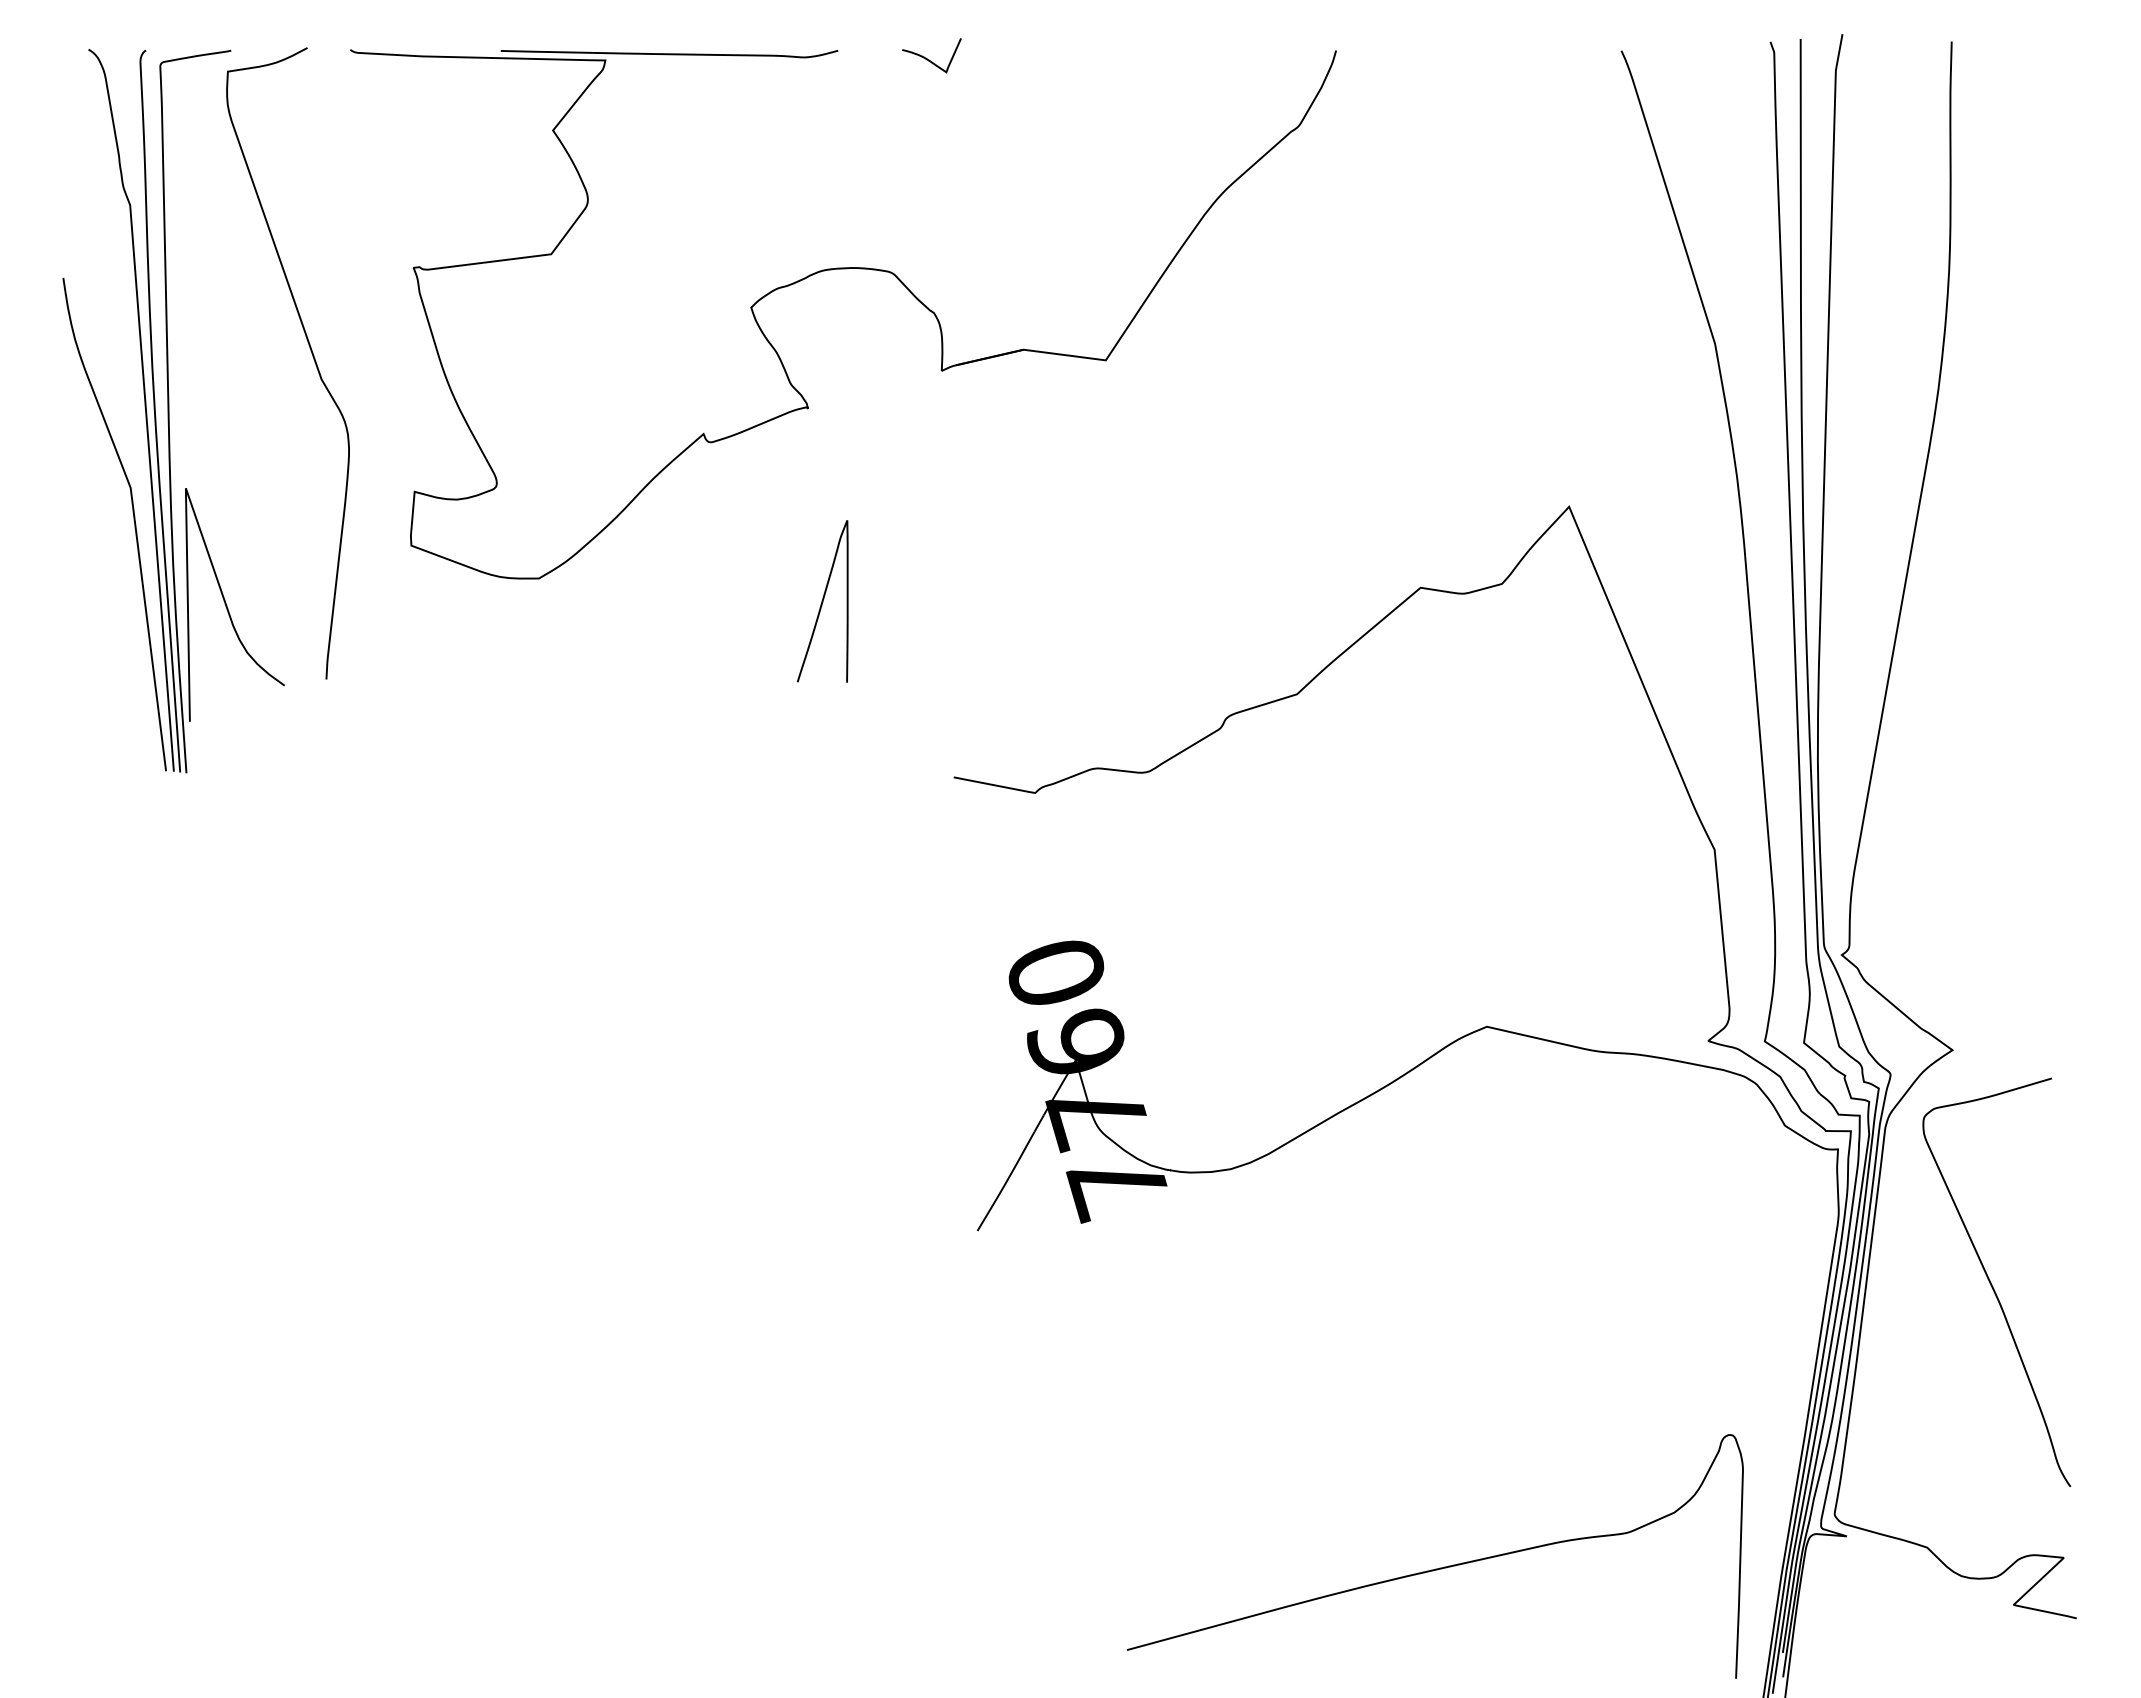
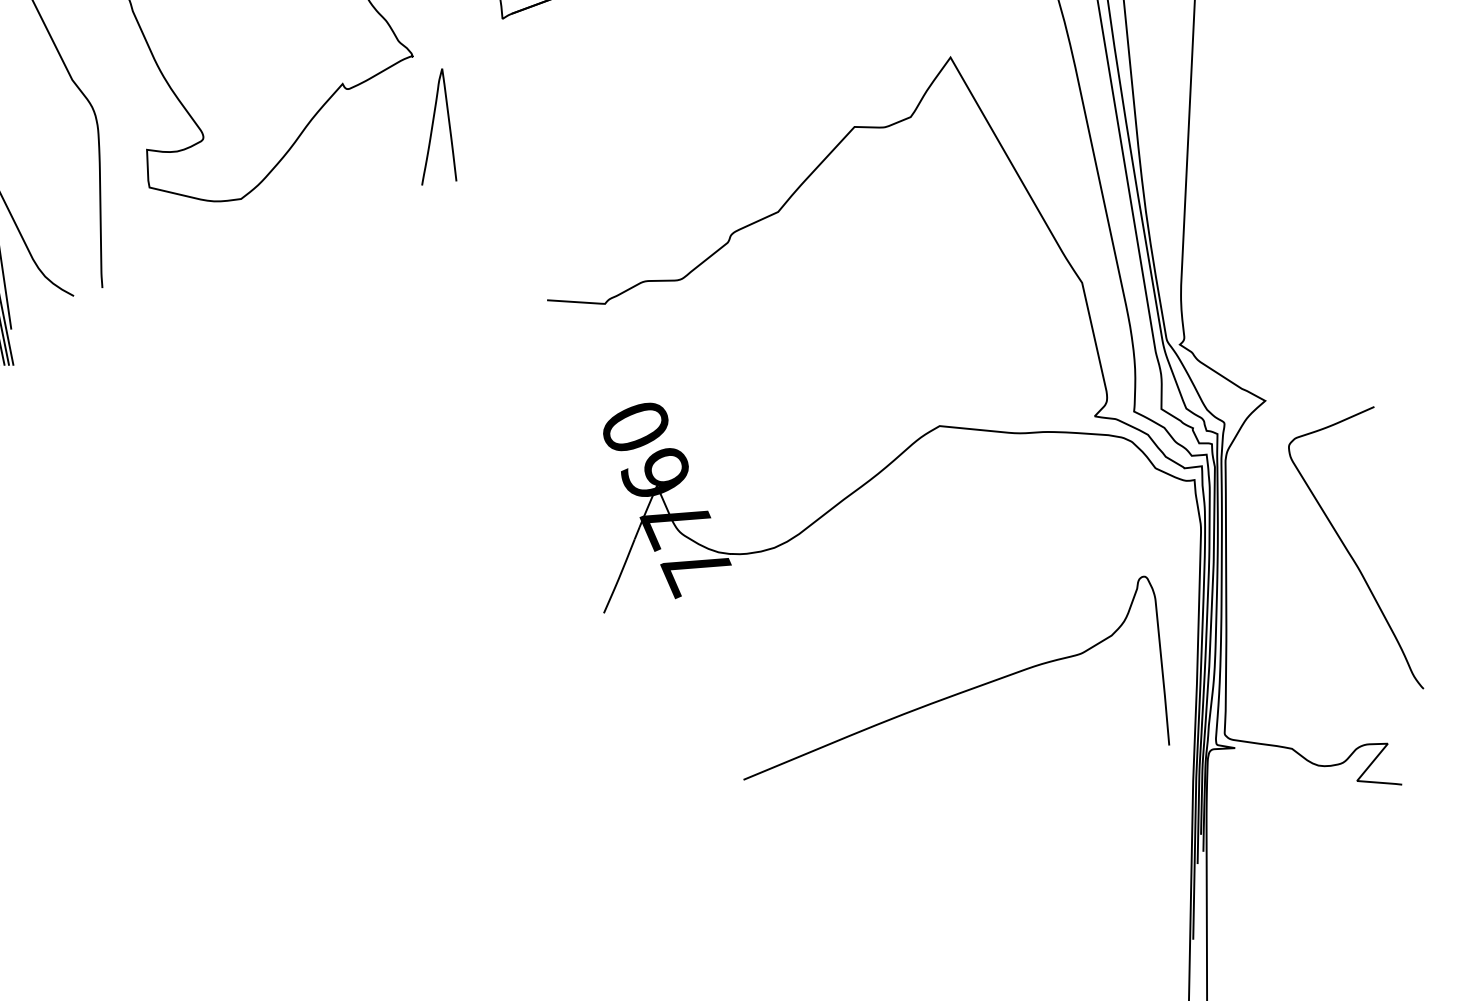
curve: (822, 601) -> (432, 127), moved
curve: (1992, 1284) -> (1351, 555), moved
curve: (1439, 1567) -> (953, 694), moved

